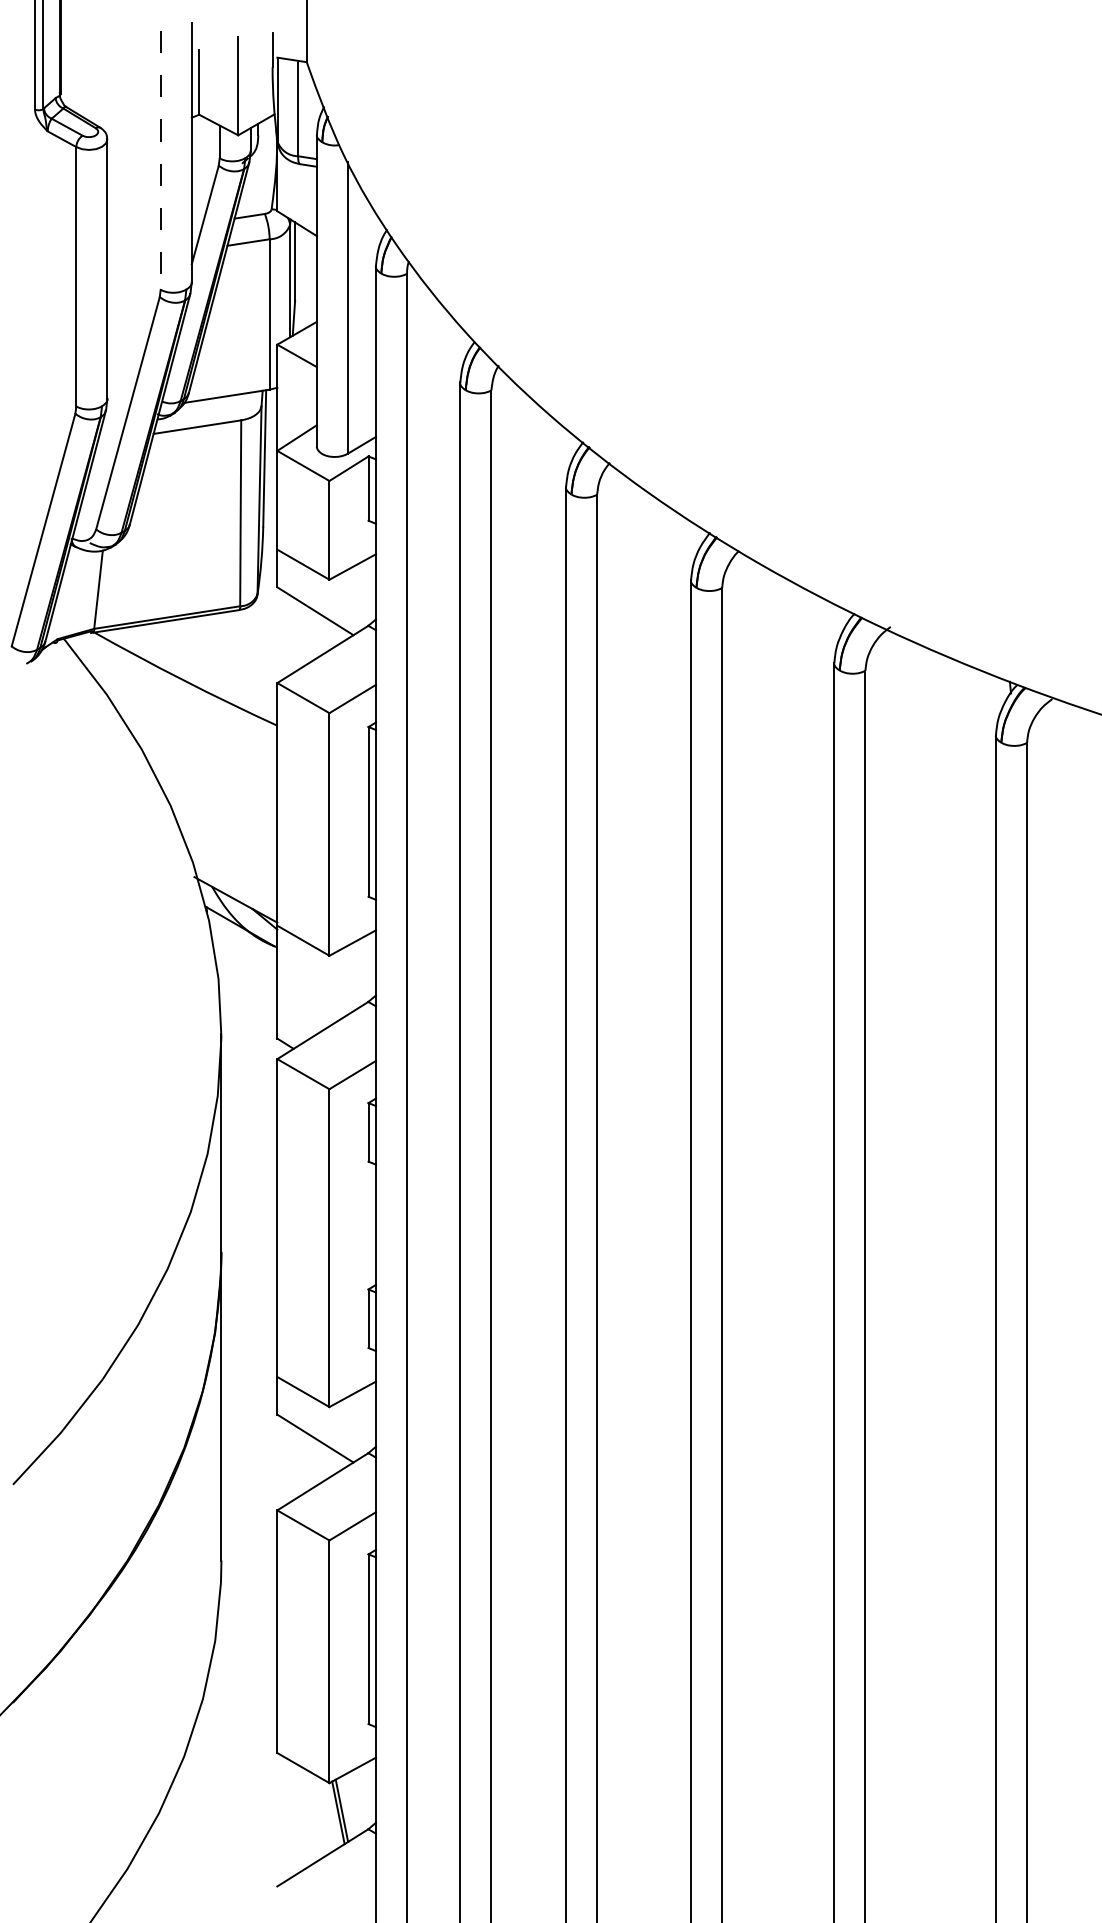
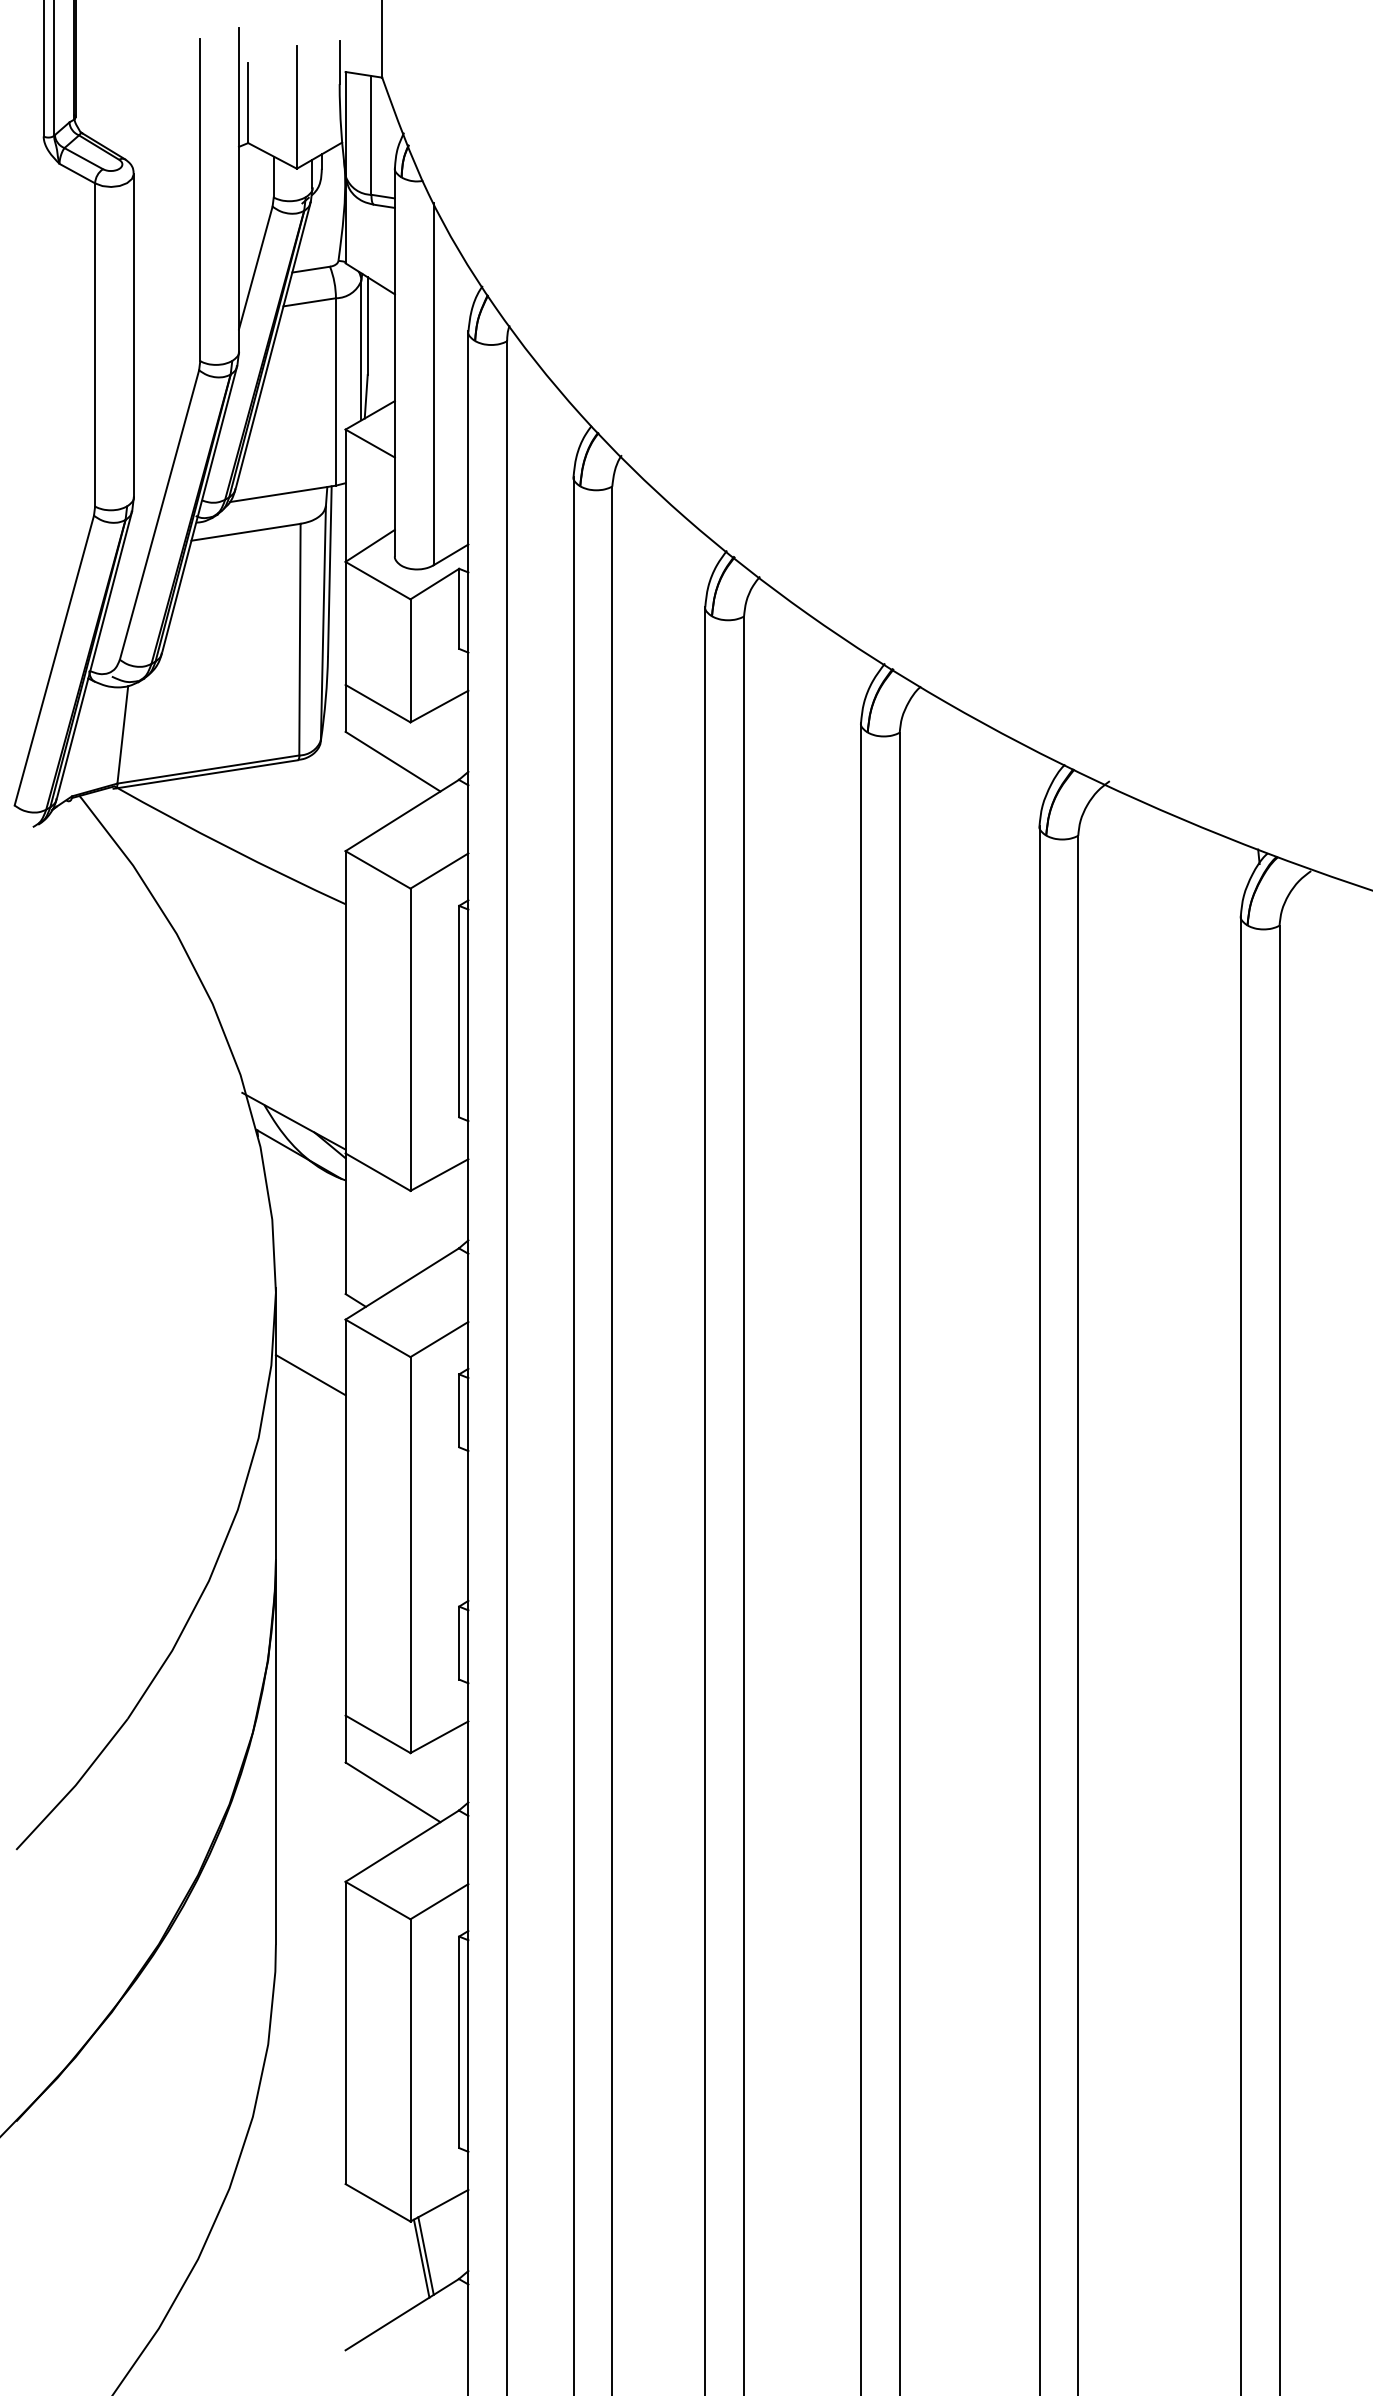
line: (160, 160) -> (200, 200), dashed -> solid
line: (249, 1103) -> (310, 1374), added

